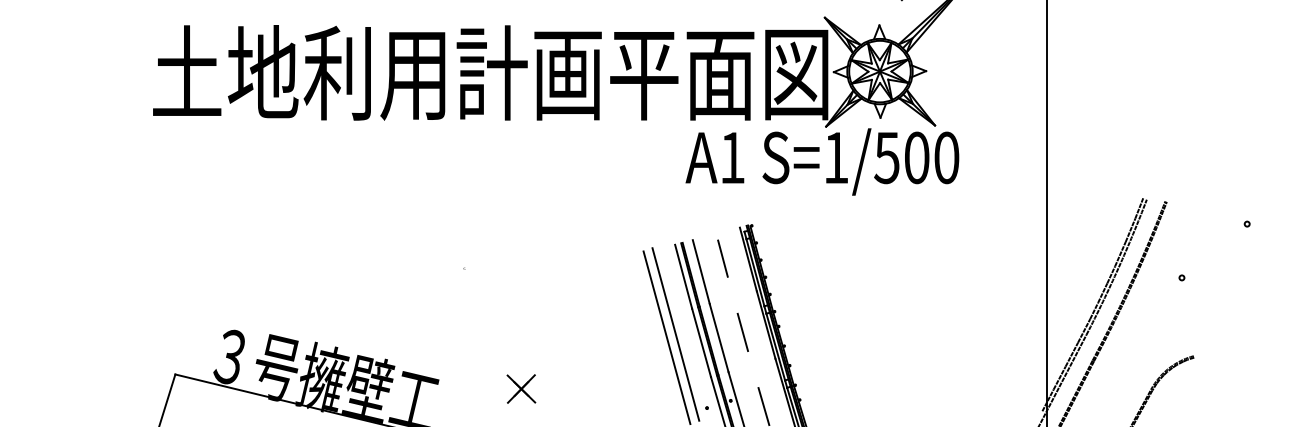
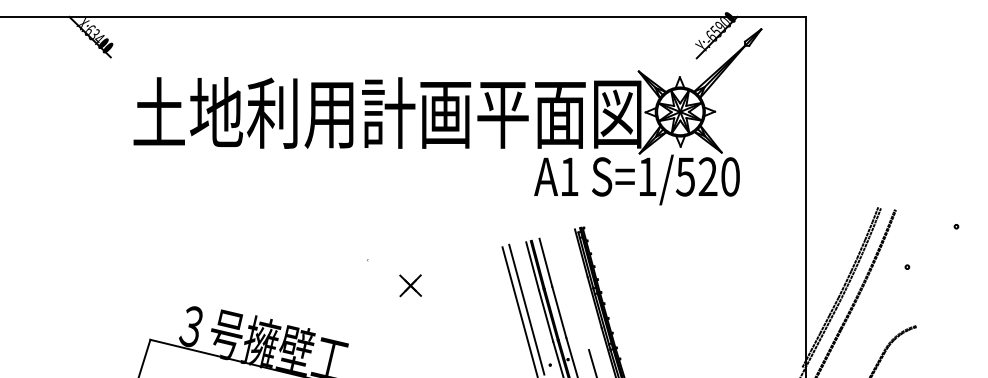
text: (916, 157) -> (707, 176), S=1/500 -> S=1/520
line: (722, 258) -> (561, 252), removed
line: (743, 332) -> (577, 308), removed
part: (521, 388) -> (410, 285), moved

